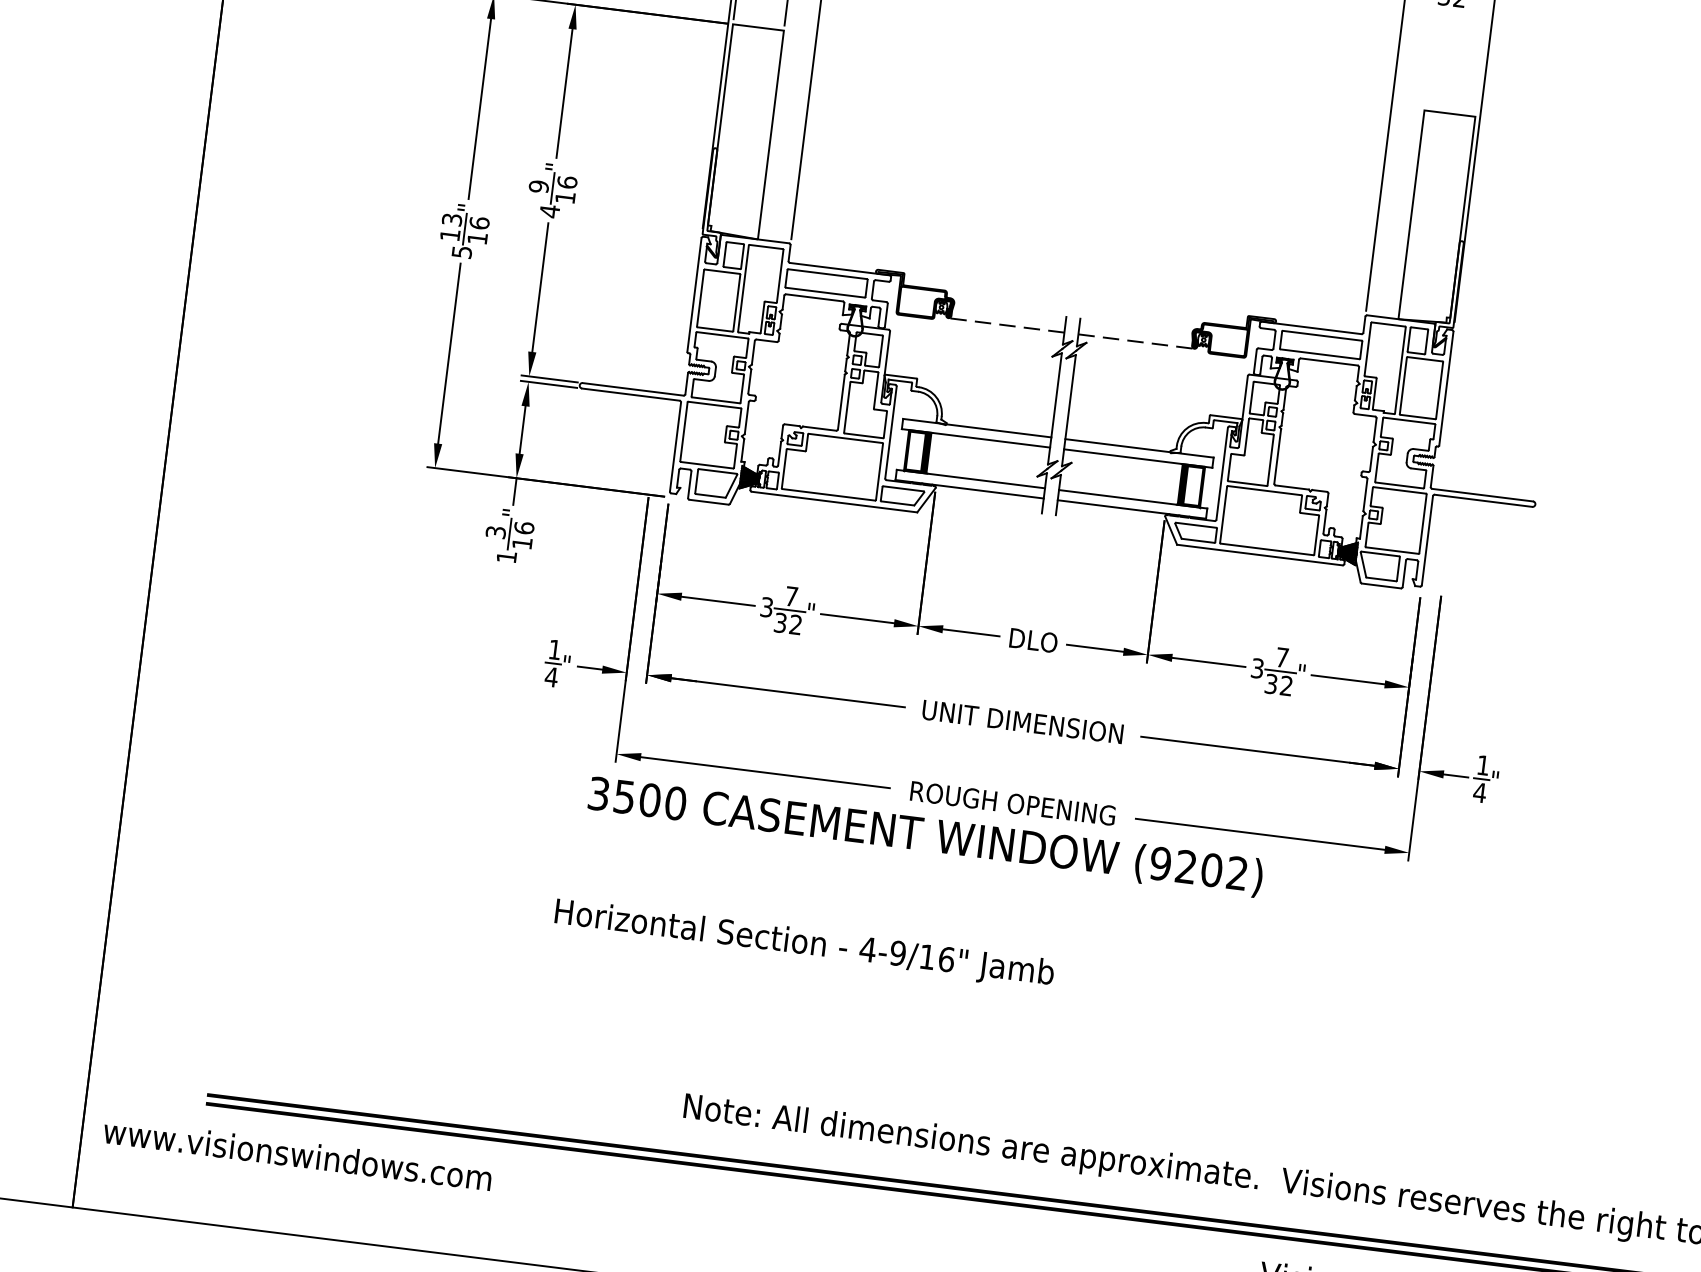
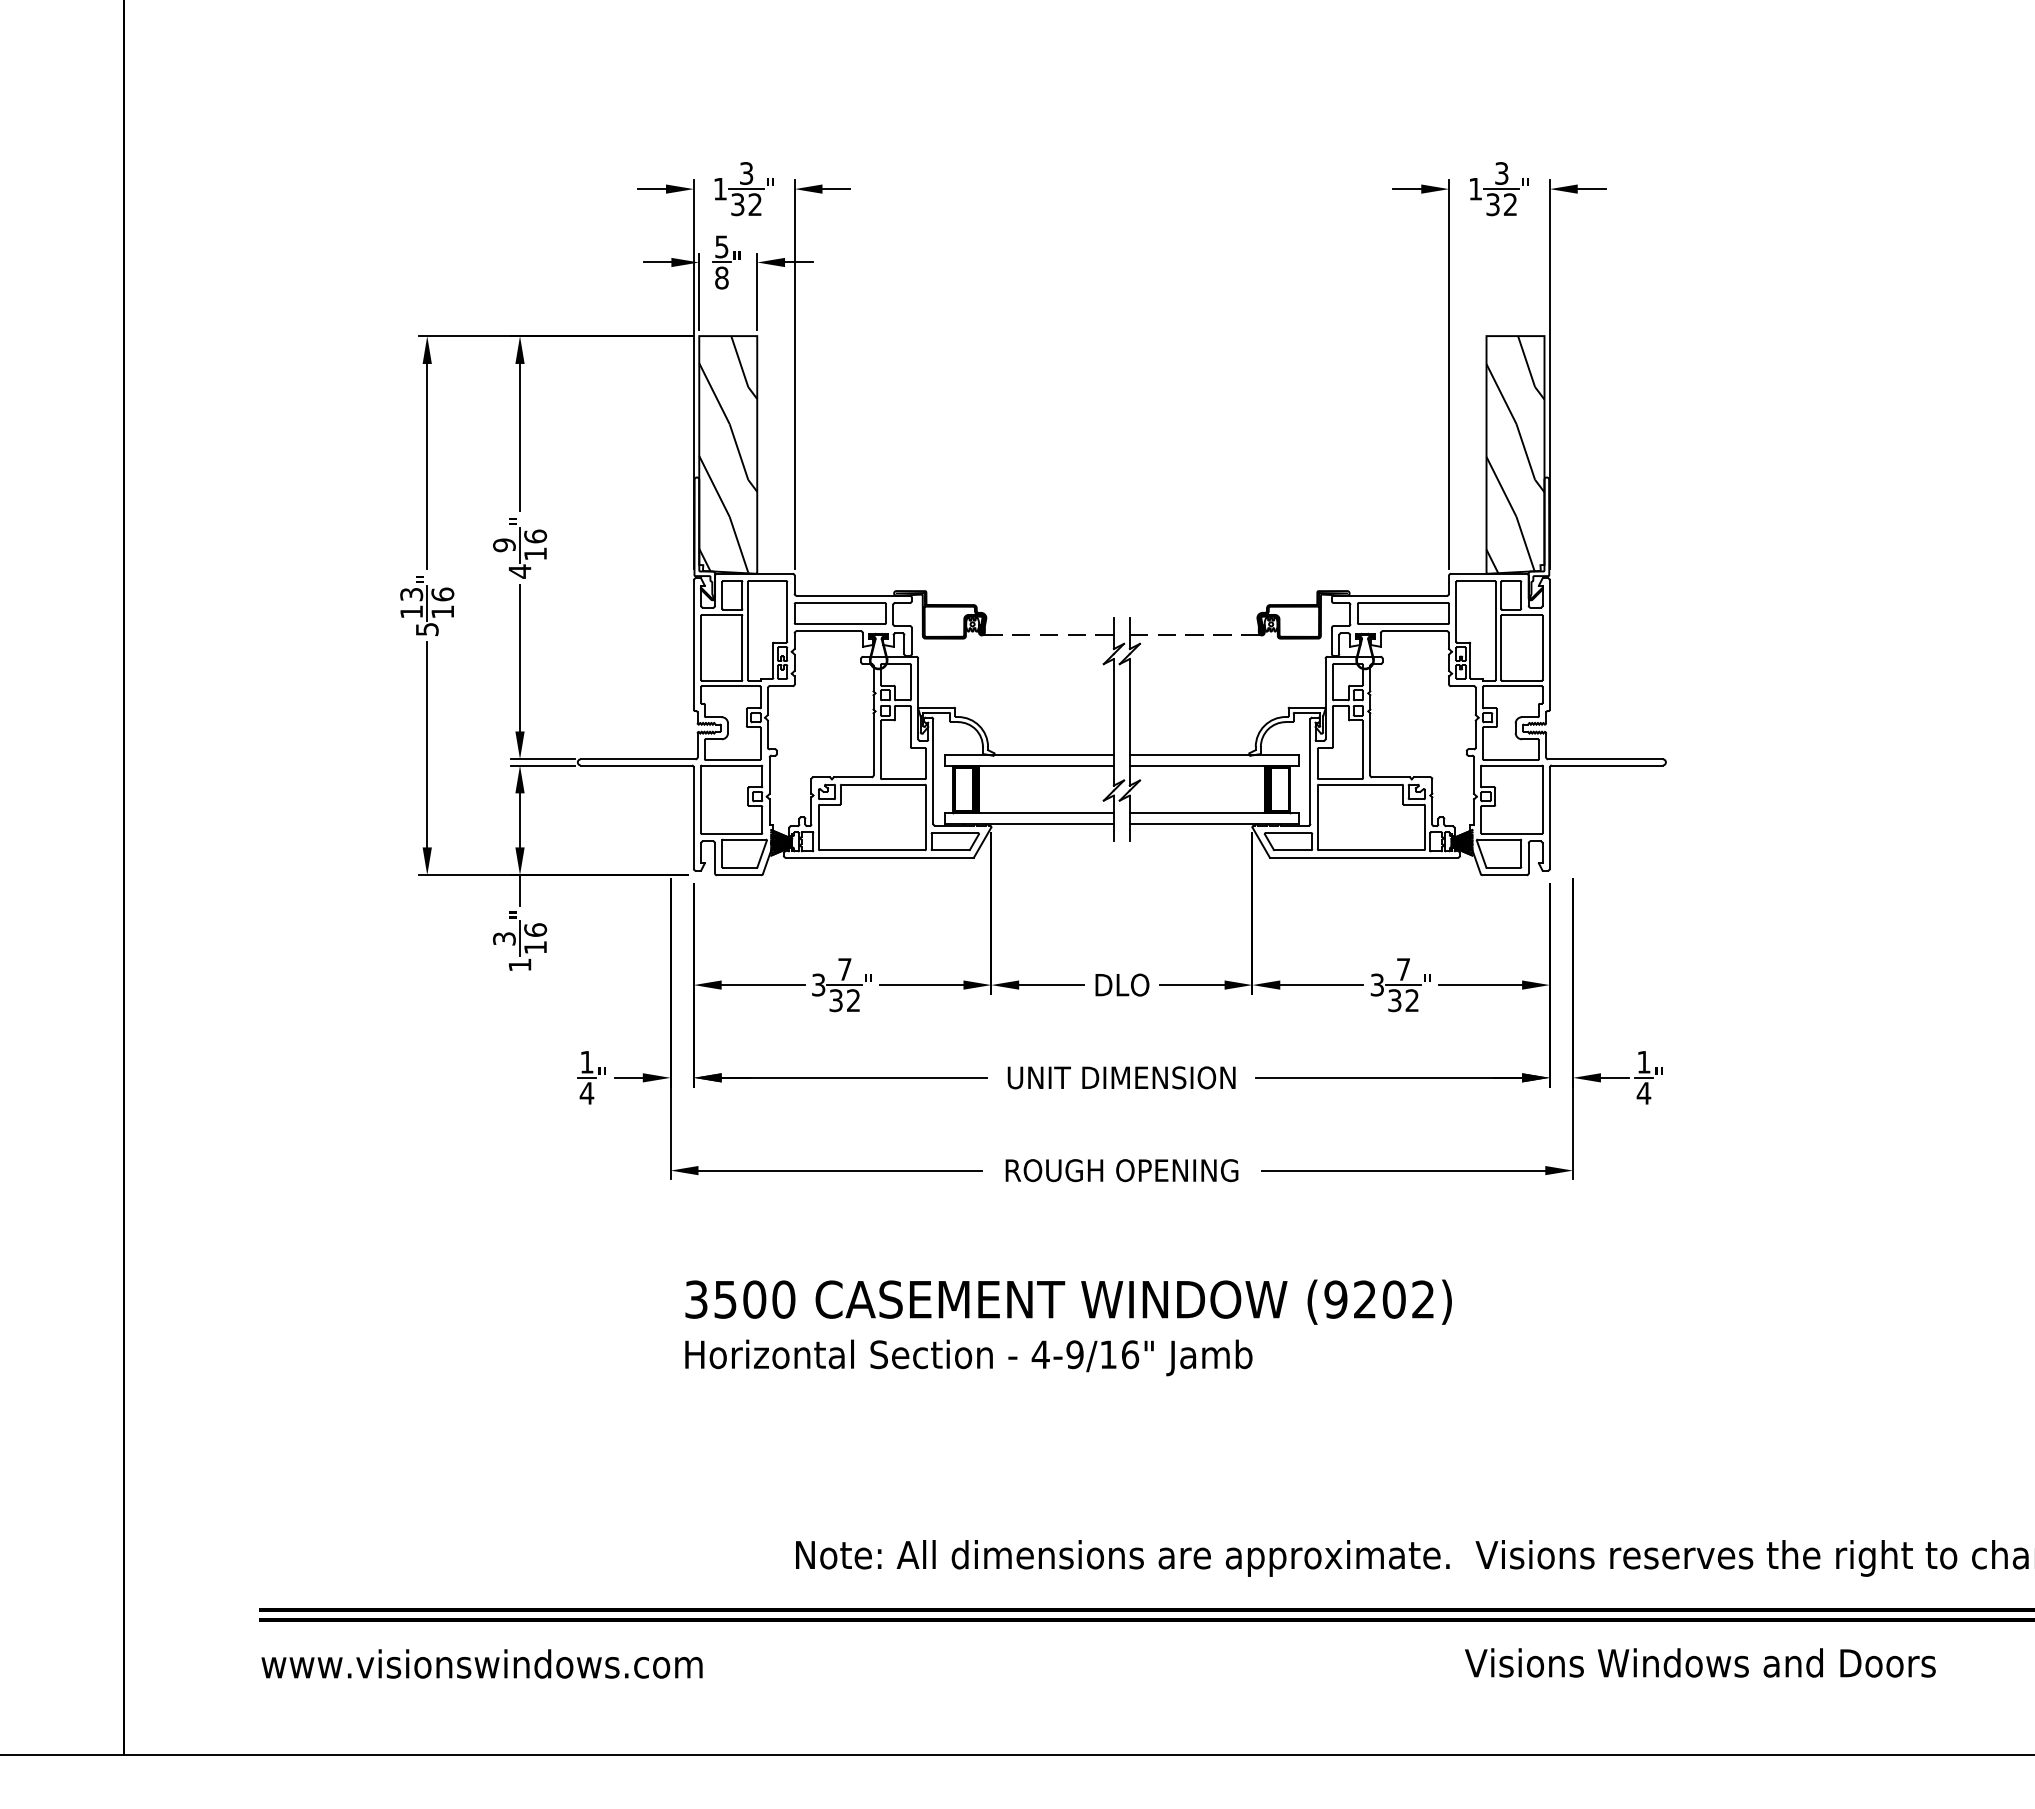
hatch: (745, 131) -> (728, 454), added
hatch: (1436, 217) -> (1515, 454), added
text: (925, 836) -> (1068, 1301), moved
text: (804, 944) -> (968, 1357), moved
text: (297, 1153) -> (481, 1663), moved

